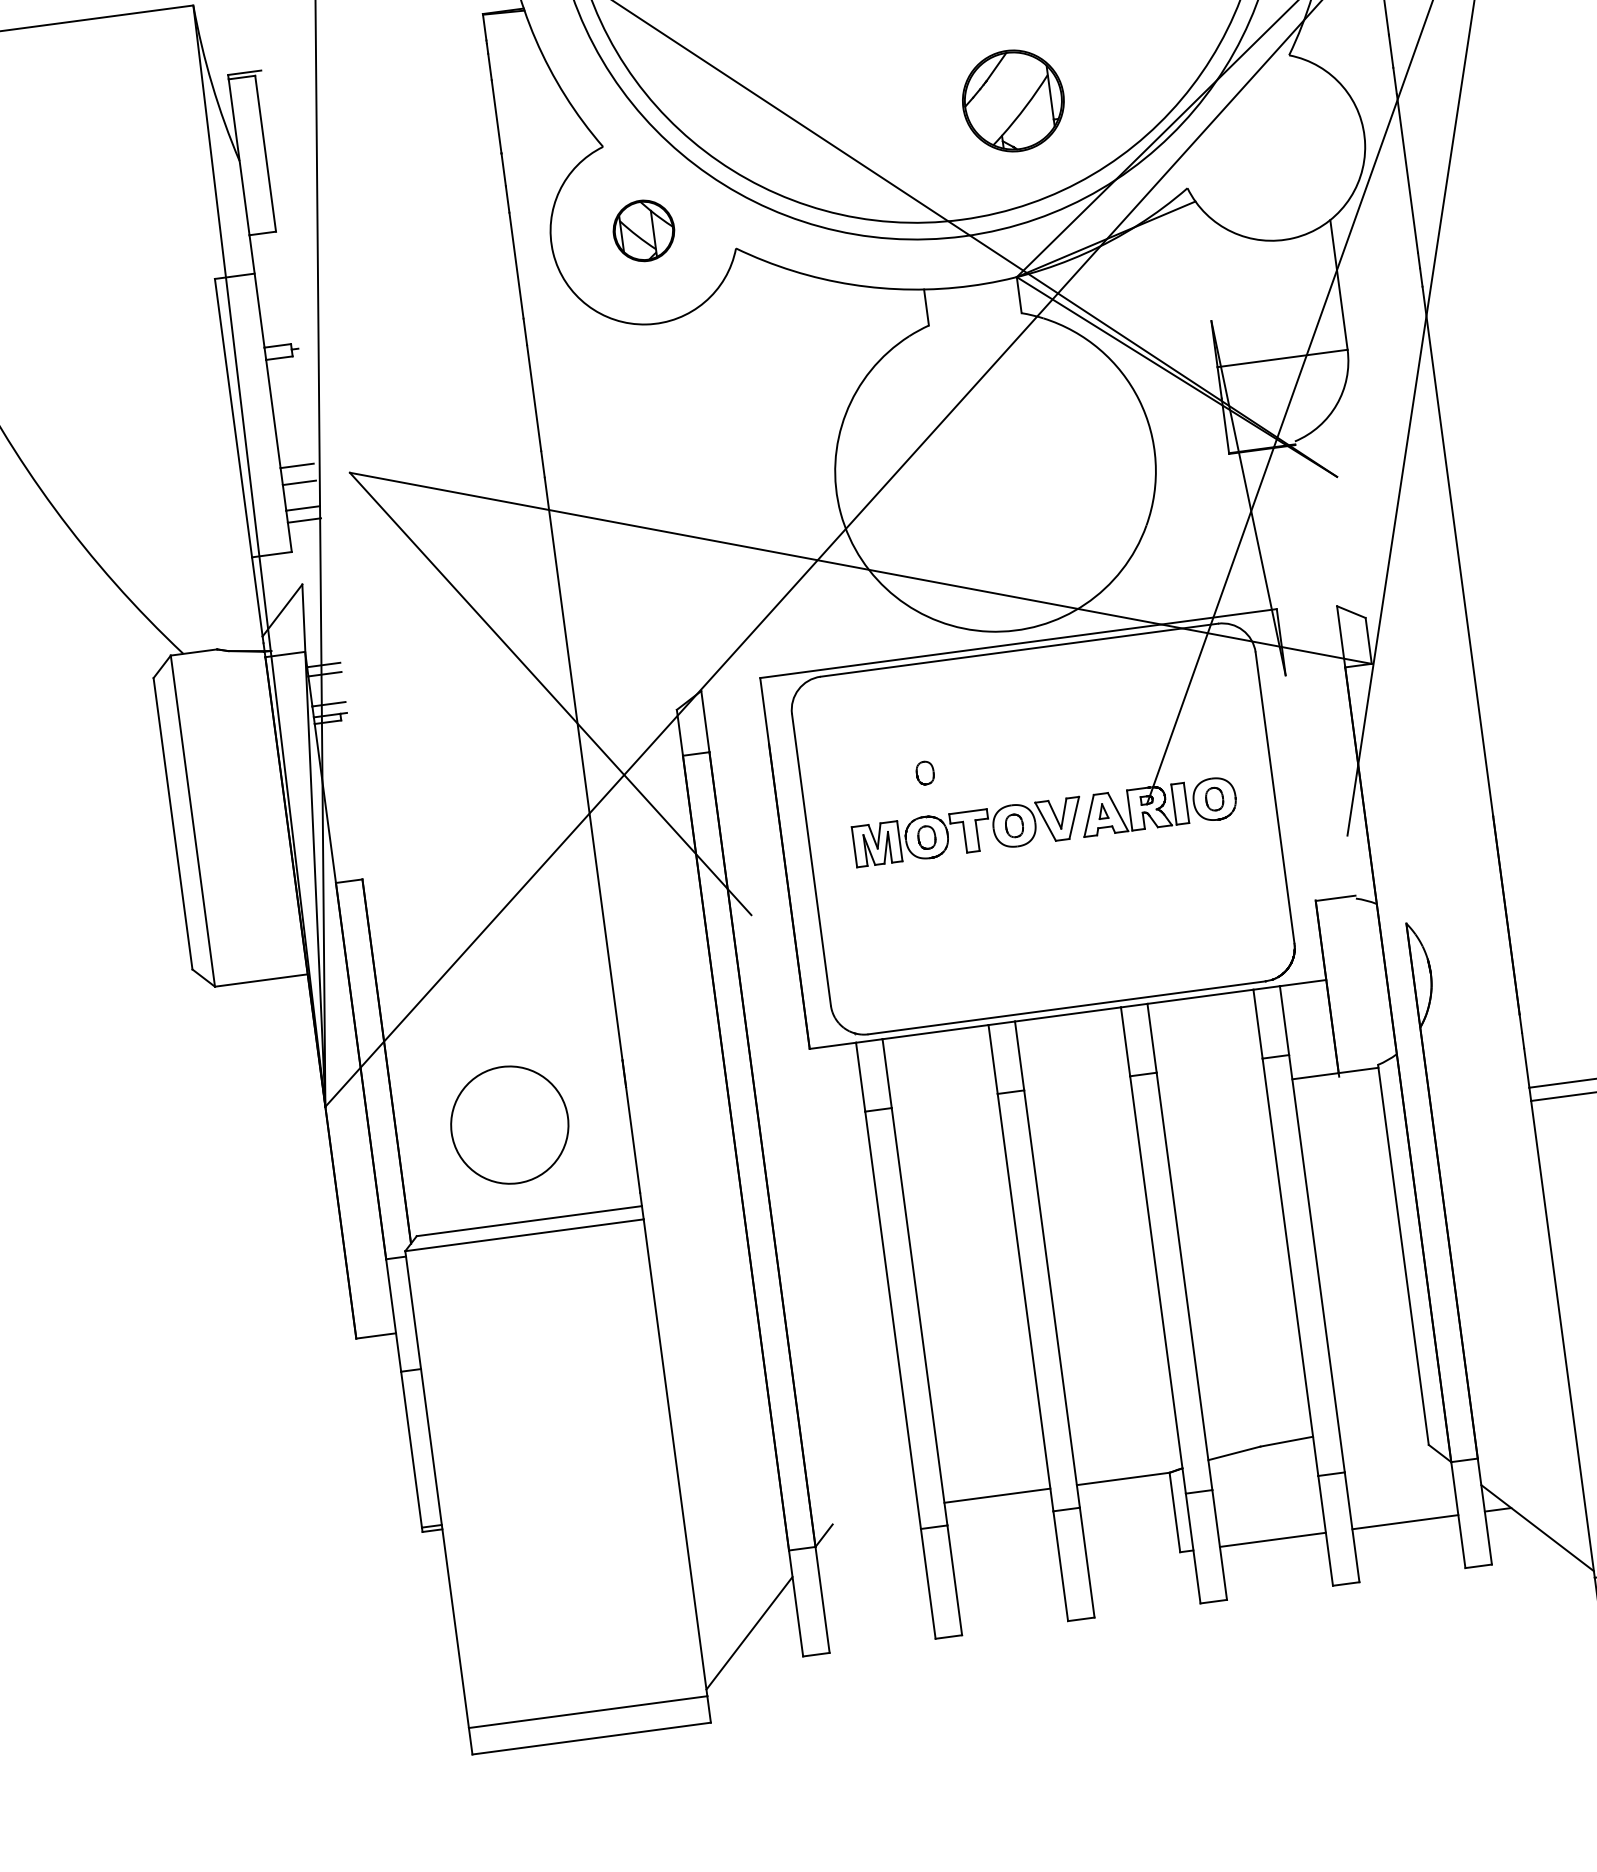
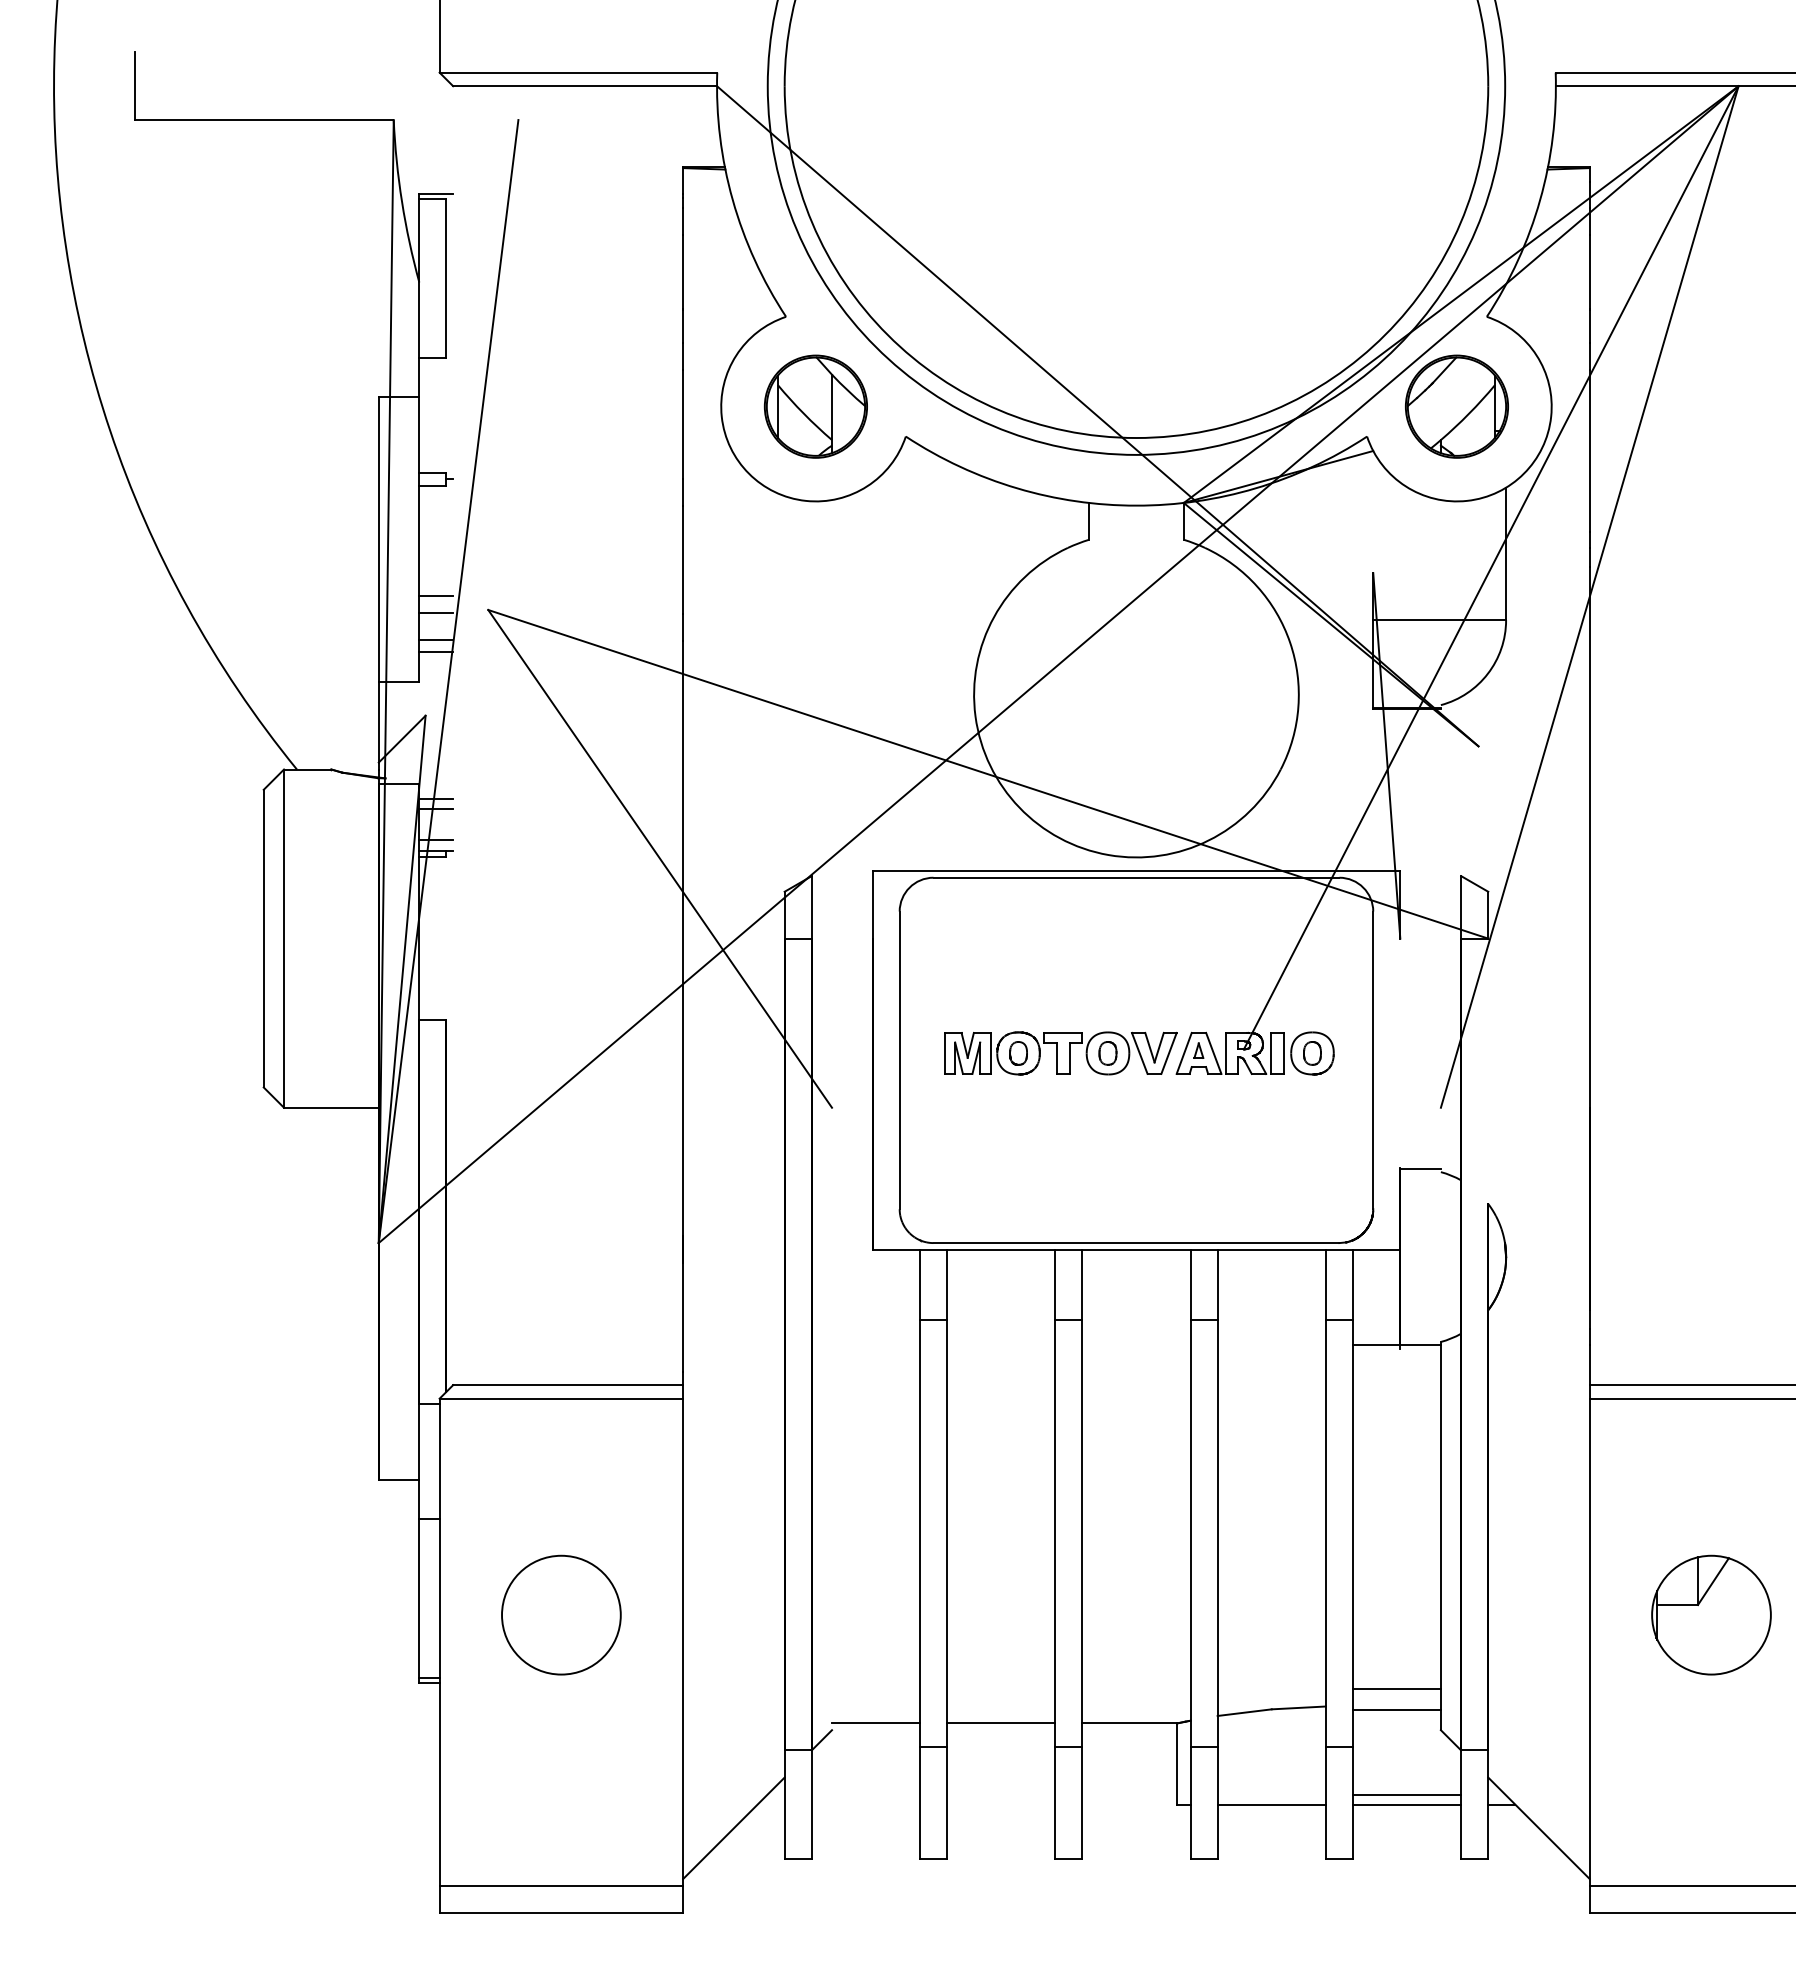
part: (1012, 100) -> (1456, 406), moved
part: (643, 230) -> (815, 406), size x1.67
part: (925, 773) -> (1025, 988), removed
circle: (509, 1124) -> (561, 1614), moved
line: (1379, 1410) -> (1396, 1689), added
line: (1382, 1431) -> (1396, 1710), added
line: (874, 1512) -> (875, 1723), added
line: (1403, 1513) -> (1406, 1795), added

